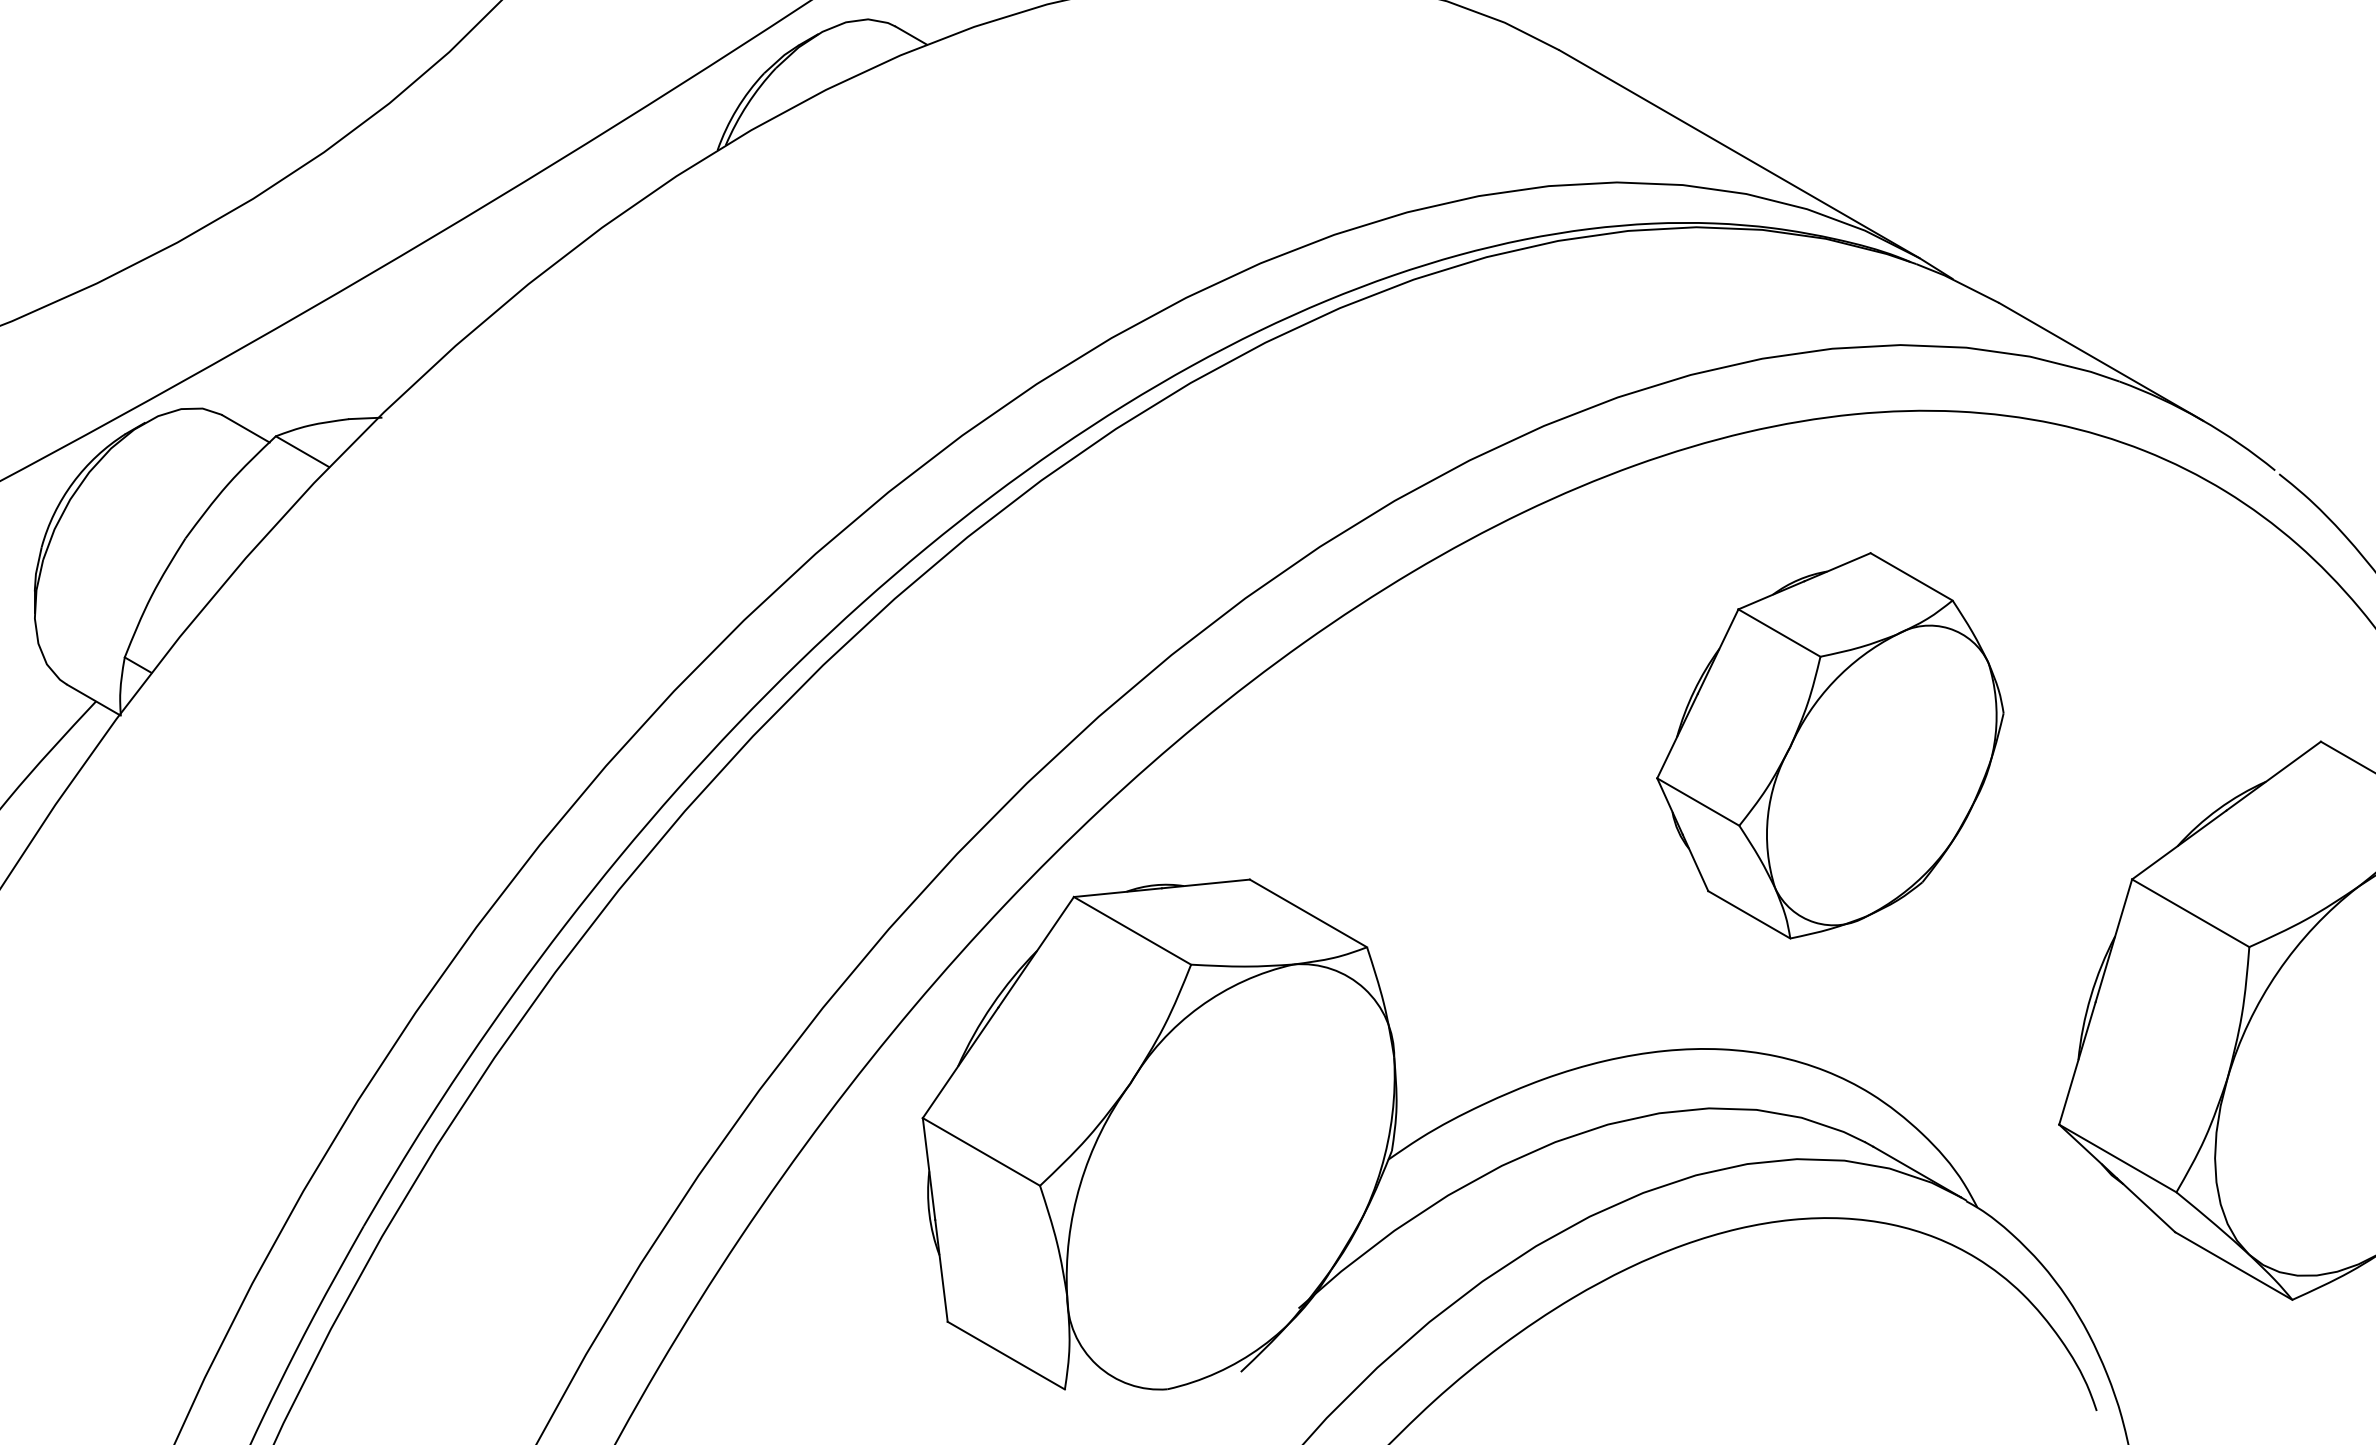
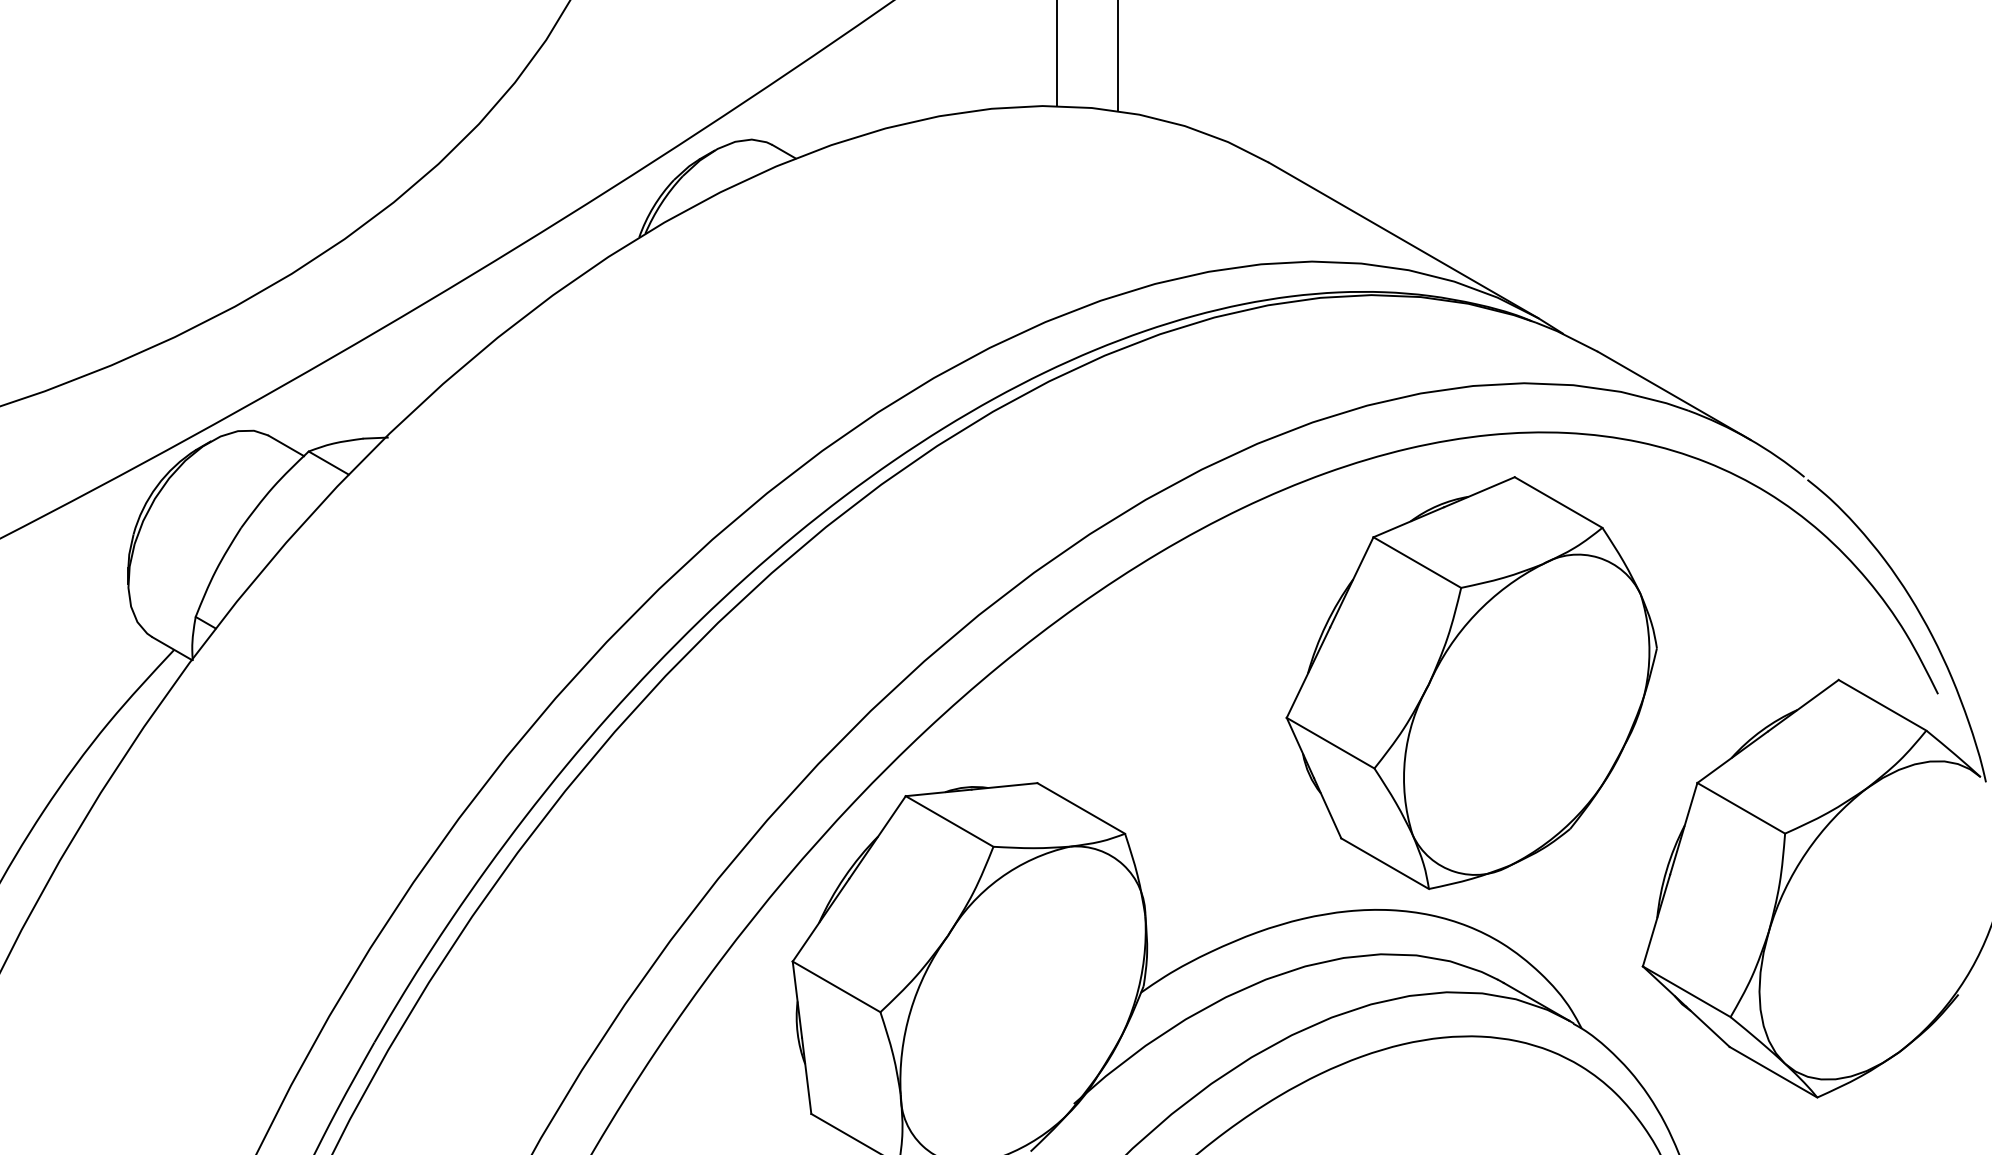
part: (1830, 745) -> (1471, 682), size x1.43

